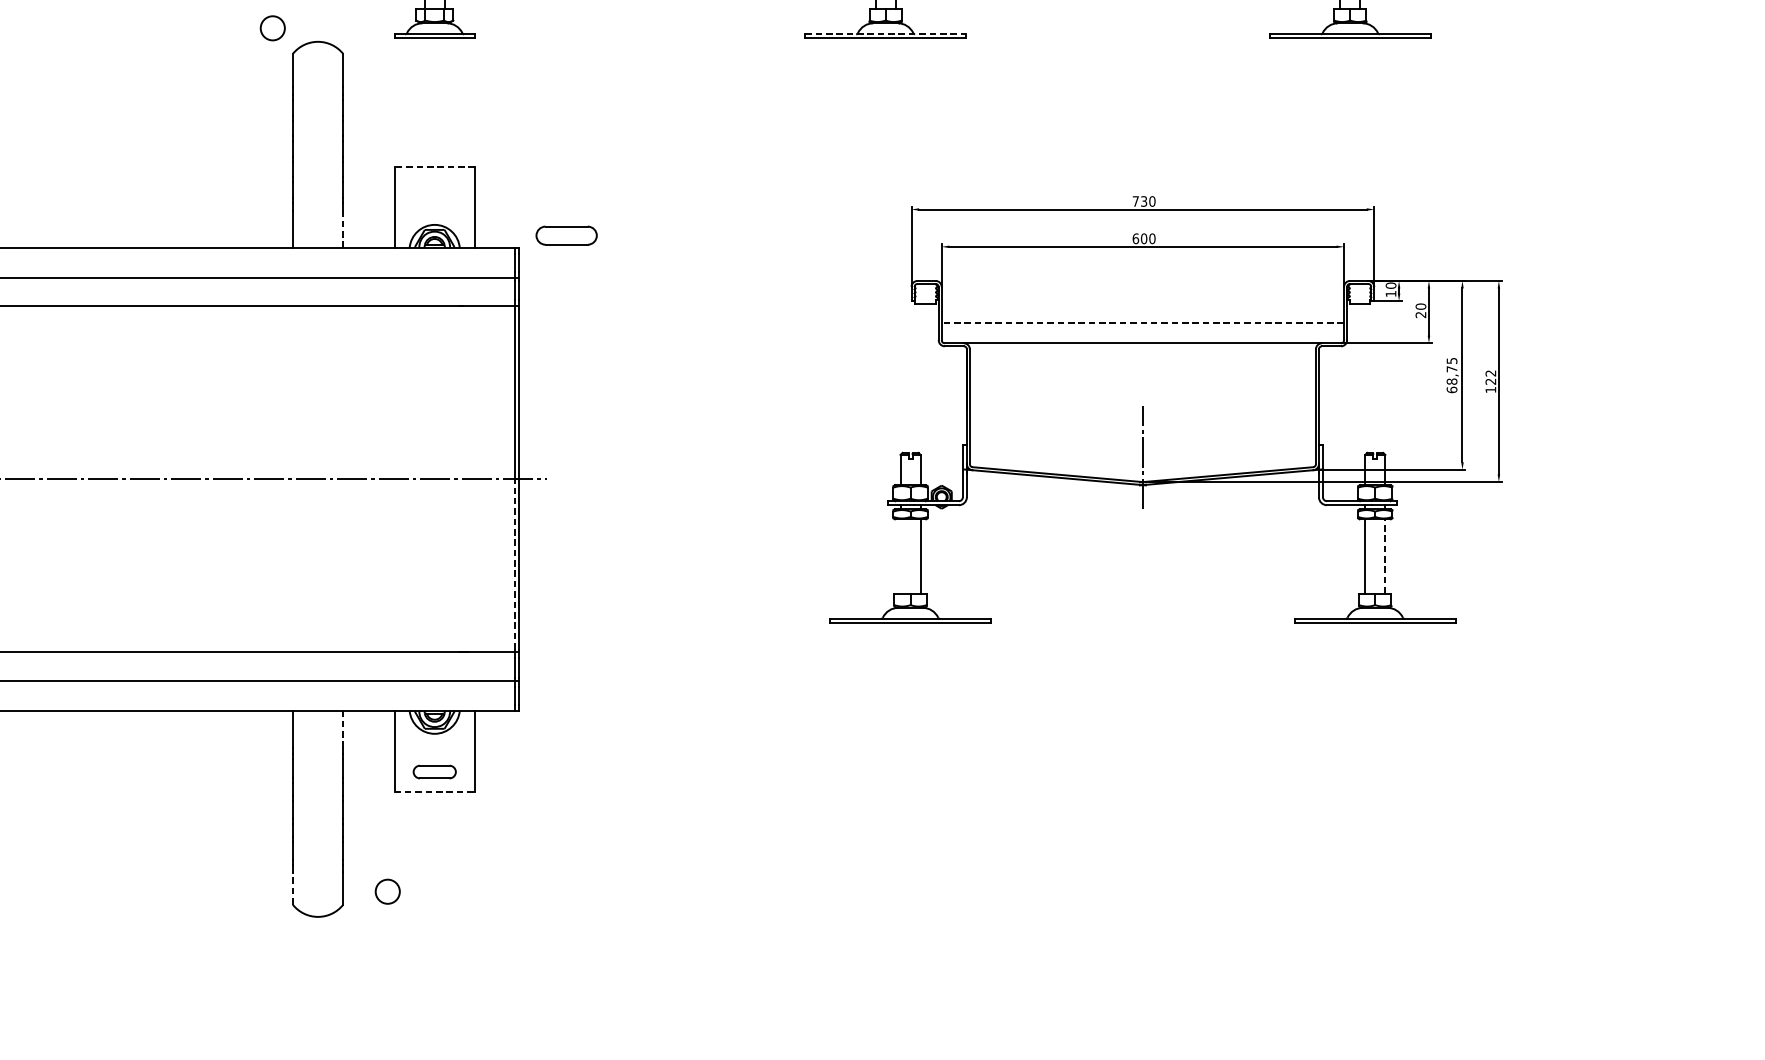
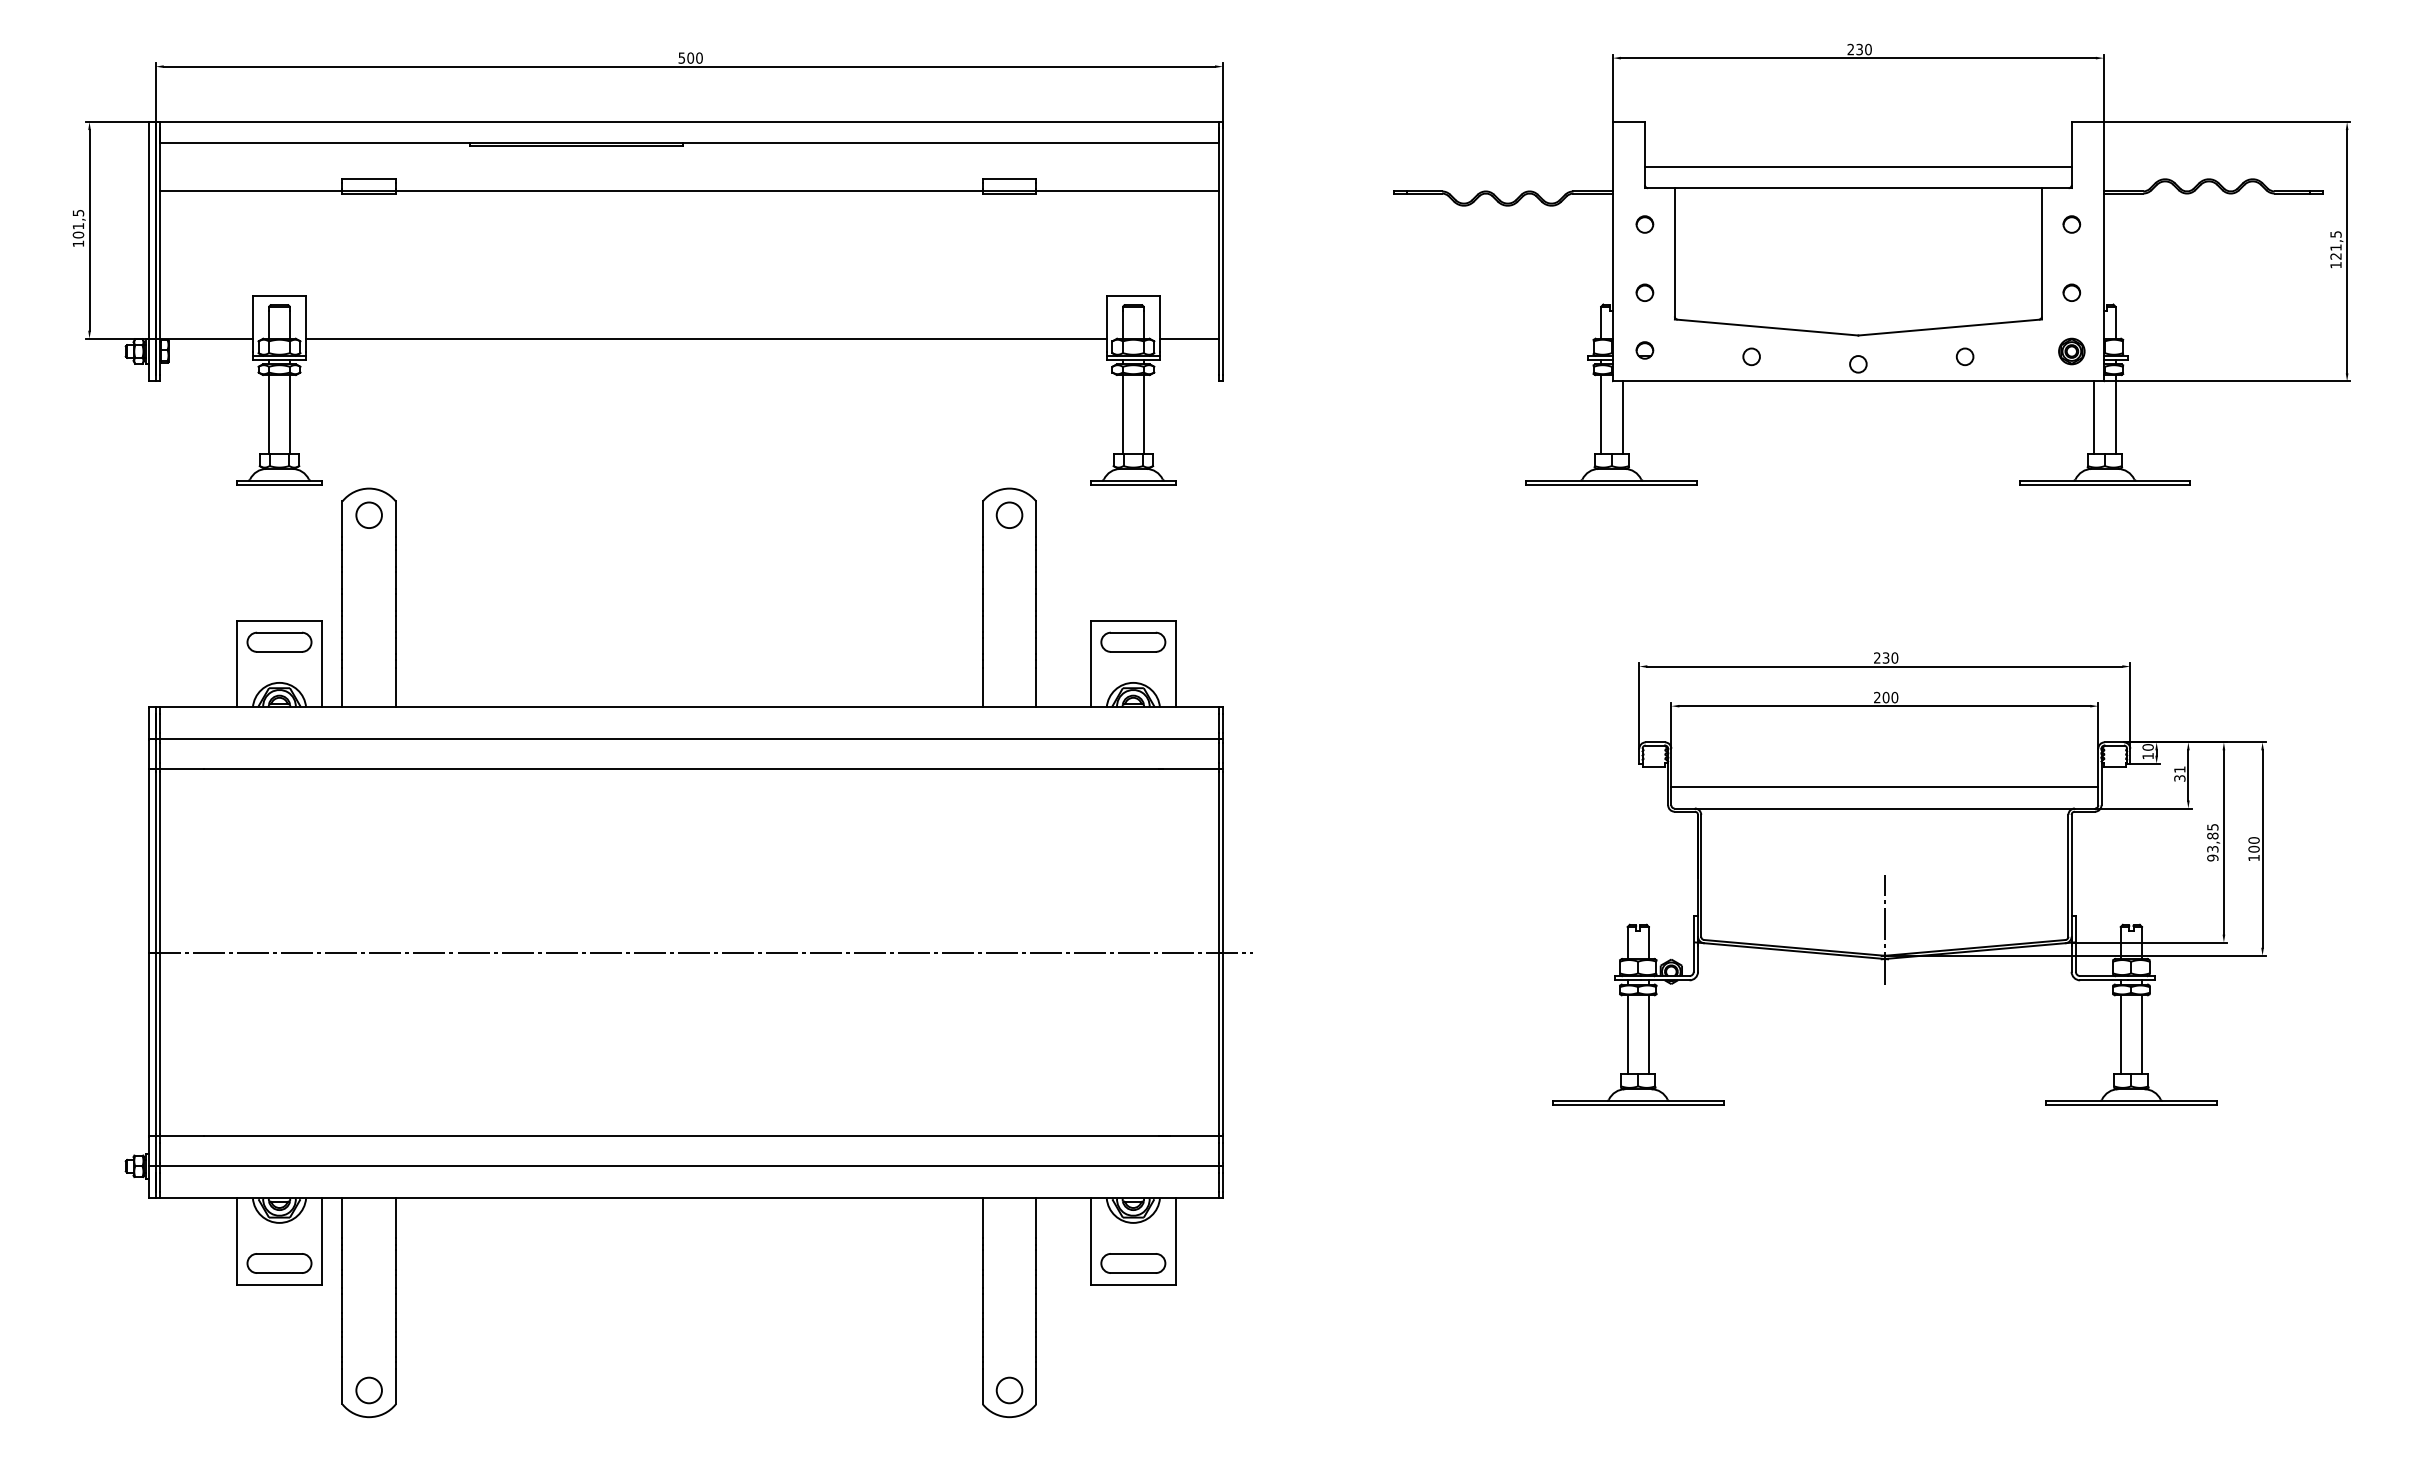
circle: (272, 27) -> (1009, 514), moved
line: (886, 34) -> (1612, 480), dashed -> solid
line: (434, 166) -> (1133, 620), dashed -> solid
text: (1136, 200) -> (1877, 657), 730 -> 230
line: (343, 229) -> (1036, 687), dashed -> solid
part: (566, 234) -> (1133, 641), moved
text: (1136, 238) -> (1877, 697), 600 -> 200
text: (1420, 310) -> (2179, 773), 20 -> 31
line: (1142, 323) -> (1884, 787), dashed -> solid
text: (1490, 377) -> (2253, 844), 122 -> 100
text: (1451, 379) -> (2212, 846), 68,75 -> 93,85
line: (900, 556) -> (1627, 1034), added
line: (1385, 556) -> (2142, 1034), dashed -> solid
line: (514, 563) -> (1218, 1042), dashed -> solid
line: (343, 729) -> (1036, 1218), dashed -> solid
part: (434, 772) -> (1133, 1263), size x1.43
line: (434, 791) -> (1133, 1284), dashed -> solid
line: (292, 887) -> (982, 1386), dashed -> solid
circle: (387, 891) -> (1009, 1390), moved

